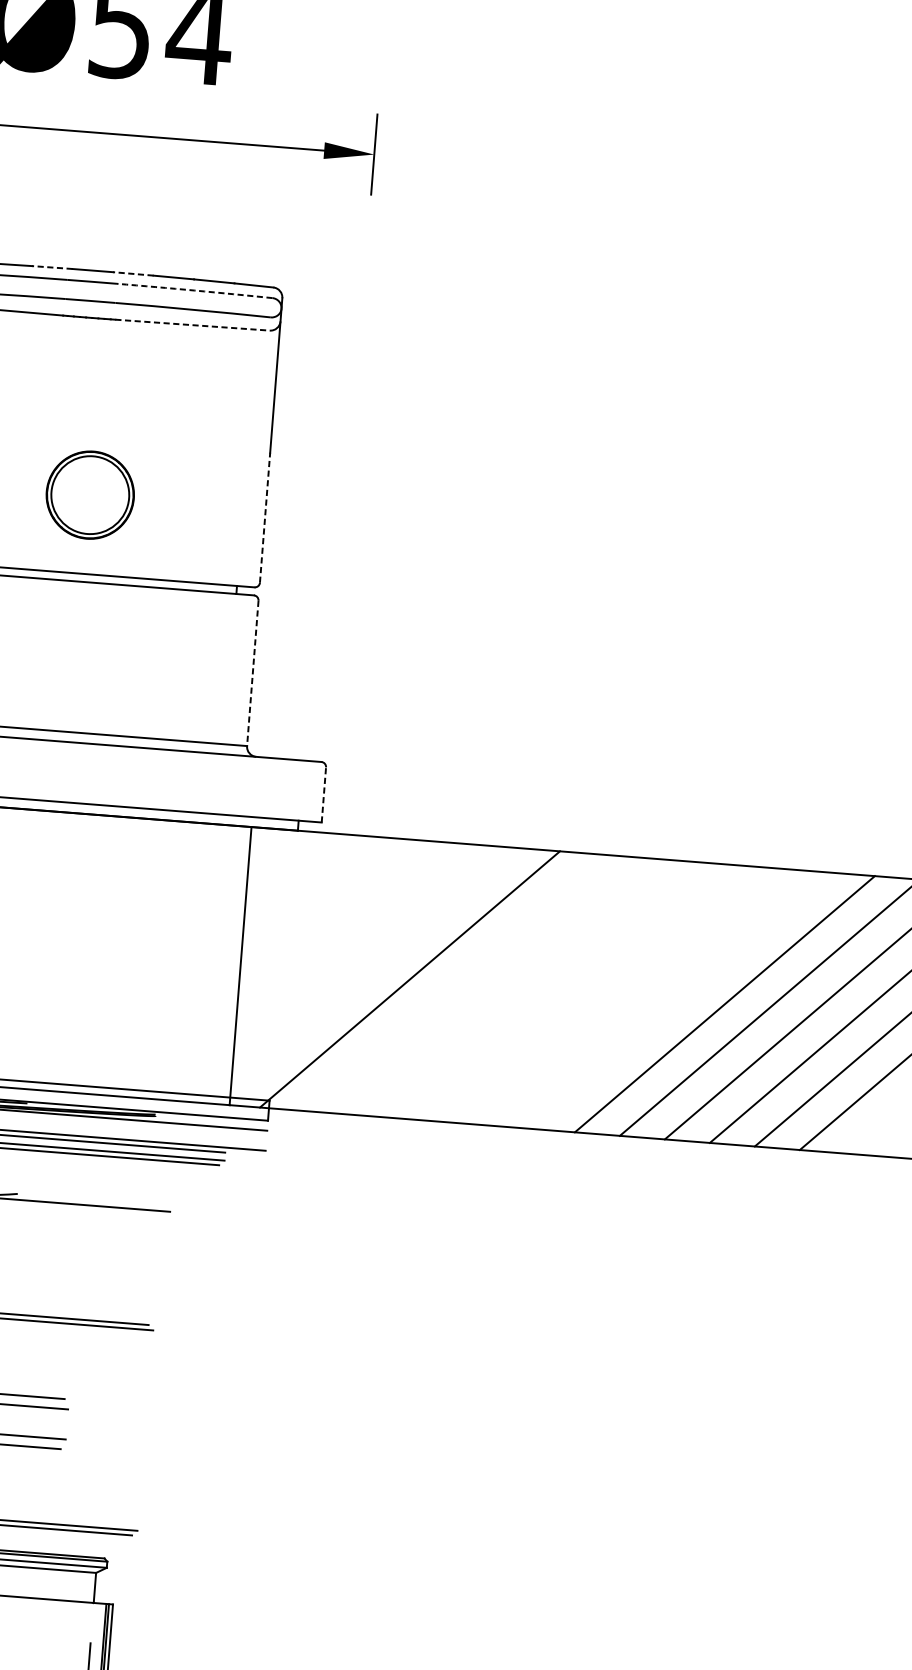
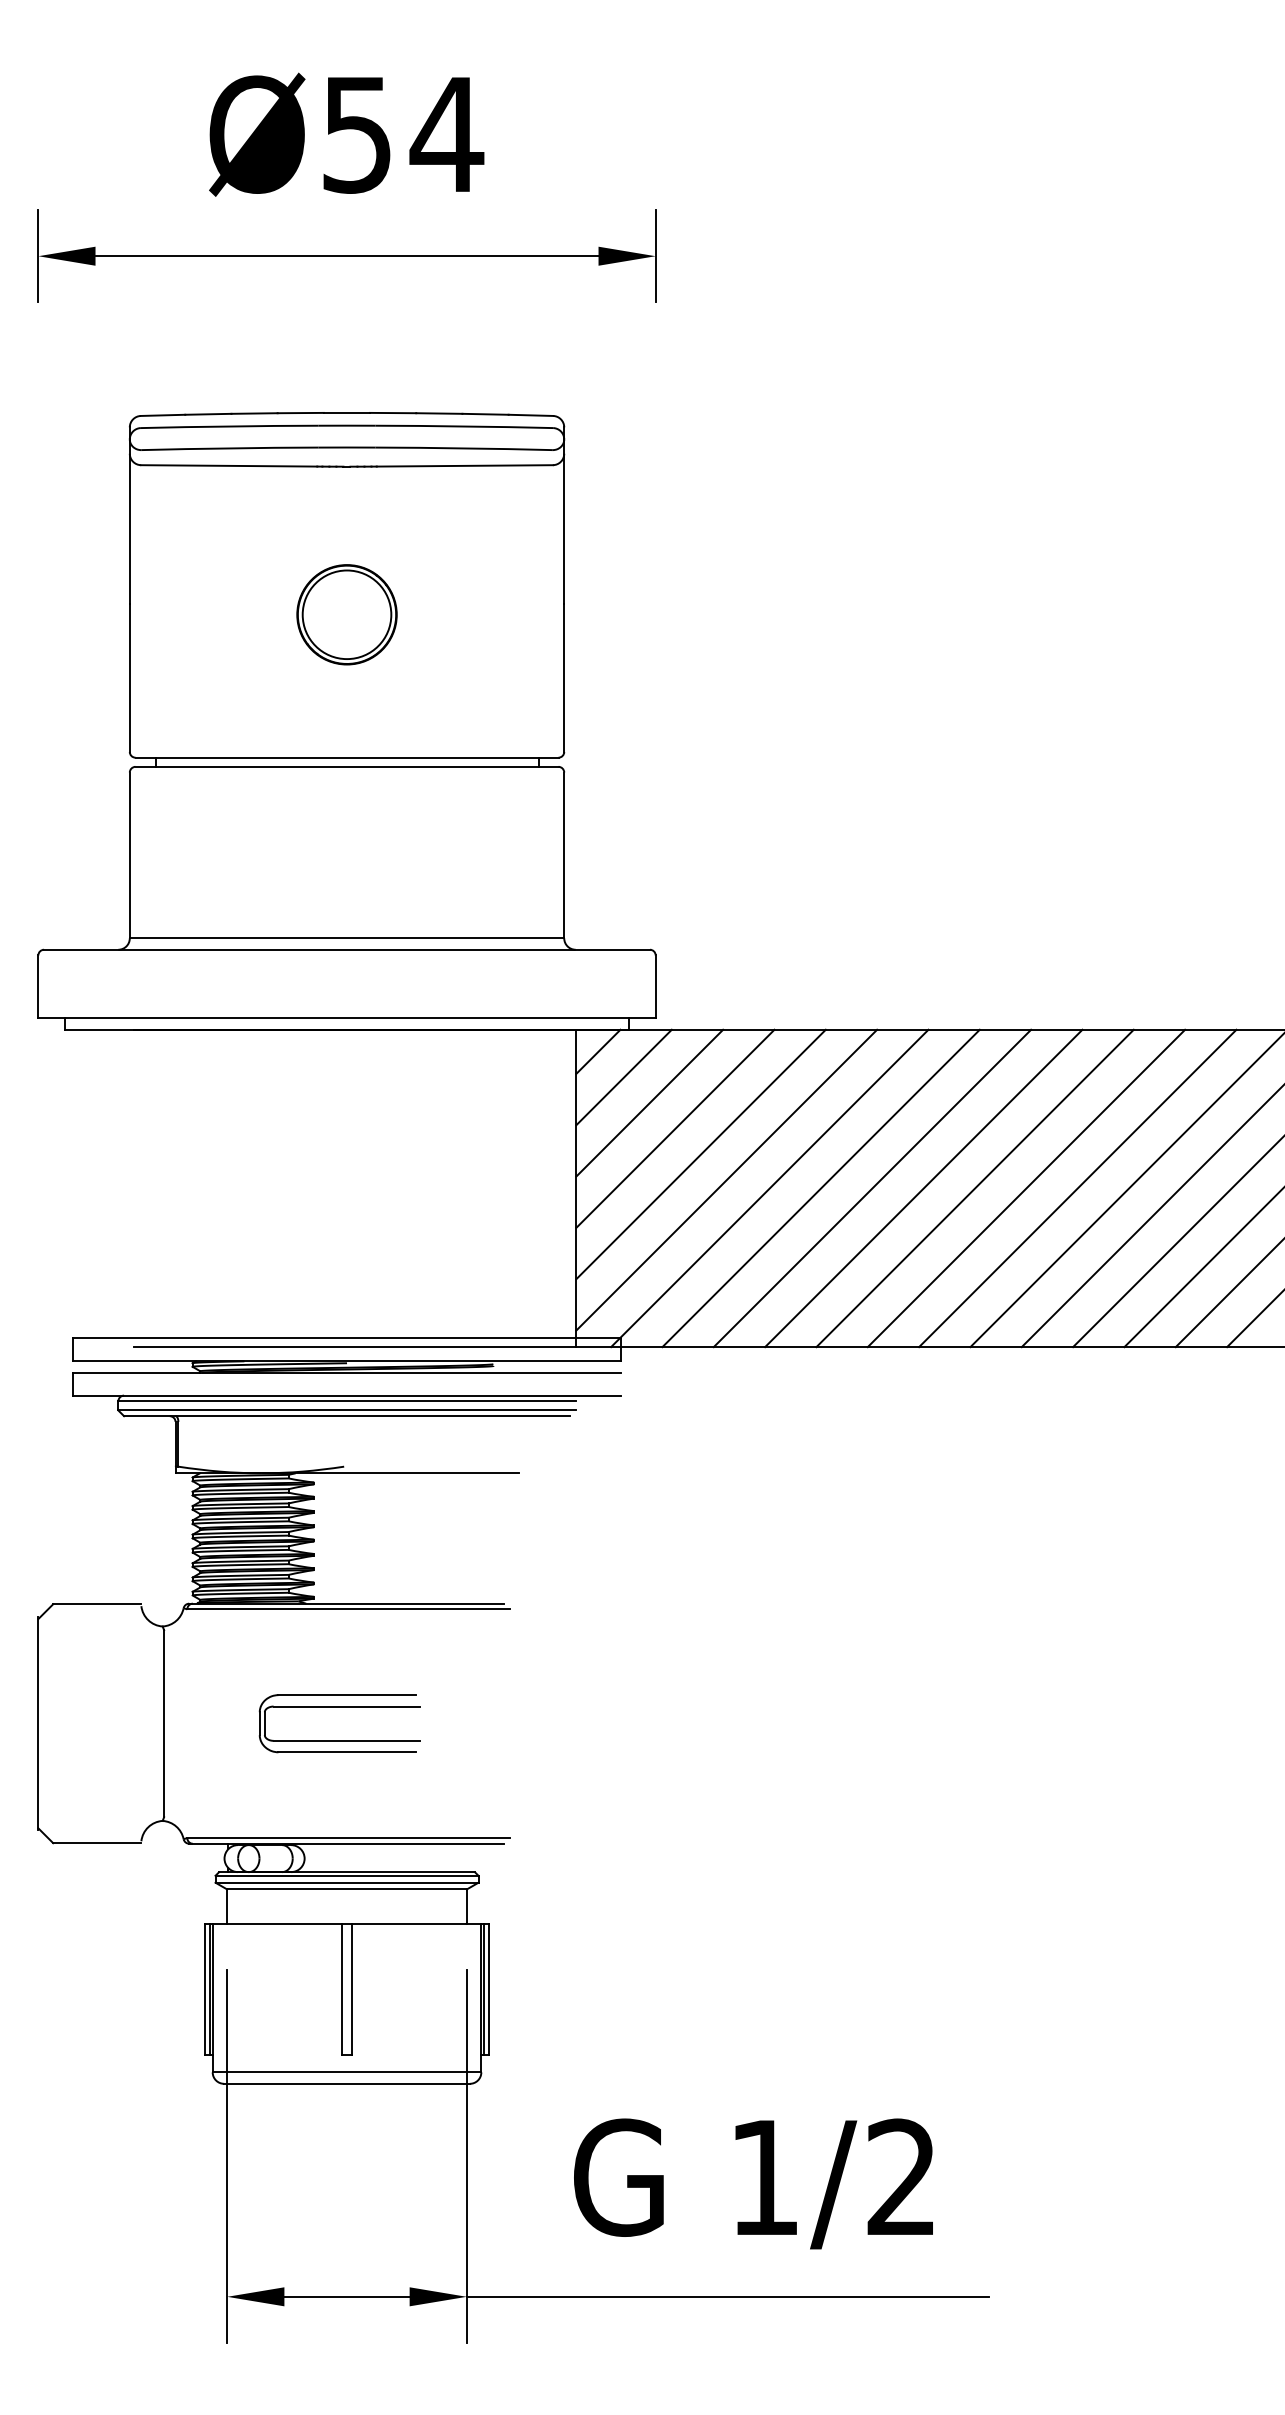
line: (52, 267) -> (300, 413), dashed -> solid
line: (132, 274) -> (392, 413), dashed -> solid
arc: (195, 290) -> (464, 426), dashed -> solid
line: (193, 324) -> (465, 465), dashed -> solid
part: (89, 494) -> (346, 614), moved
line: (265, 517) -> (564, 677), dashed -> solid
line: (253, 673) -> (564, 855), dashed -> solid
line: (323, 794) -> (655, 986), dashed -> solid
line: (269, 847) -> (598, 1051), added
line: (289, 872) -> (623, 1077), added
line: (310, 895) -> (649, 1102), added
line: (331, 920) -> (675, 1128), added
line: (351, 944) -> (700, 1154), added
line: (372, 968) -> (726, 1179), added
line: (454, 982) -> (820, 1188), added
line: (500, 986) -> (872, 1188), added
line: (544, 990) -> (923, 1188), added
line: (589, 993) -> (974, 1188), added
line: (634, 997) -> (1026, 1188), added
line: (679, 1000) -> (1077, 1188), added

